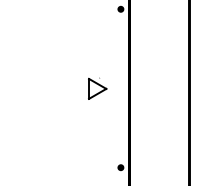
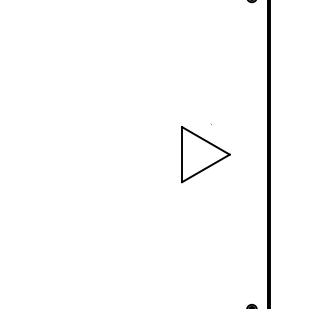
part: (97, 88) -> (205, 153), size x1.4

